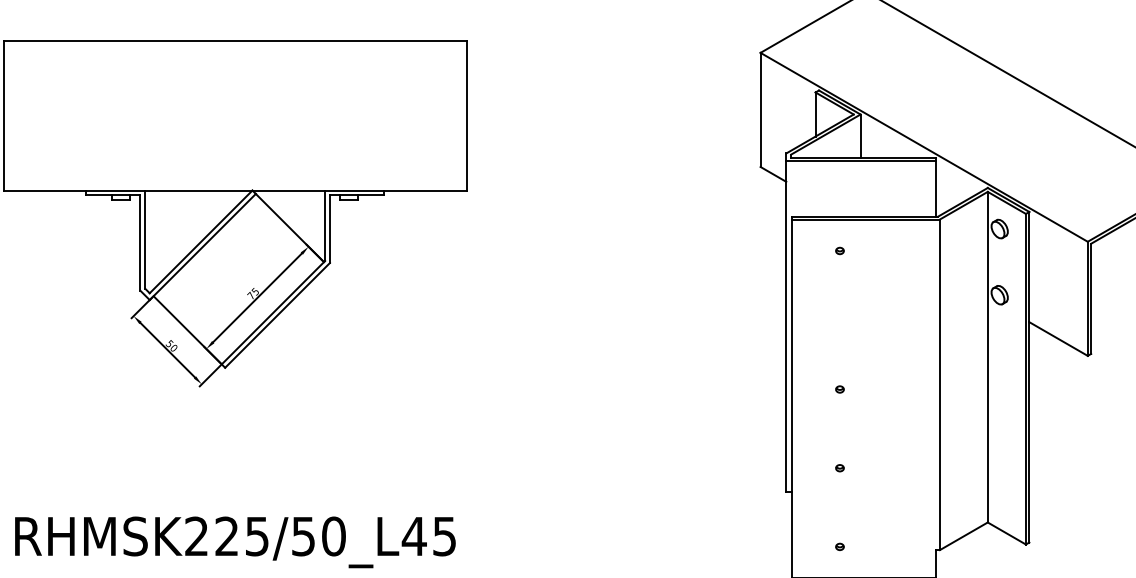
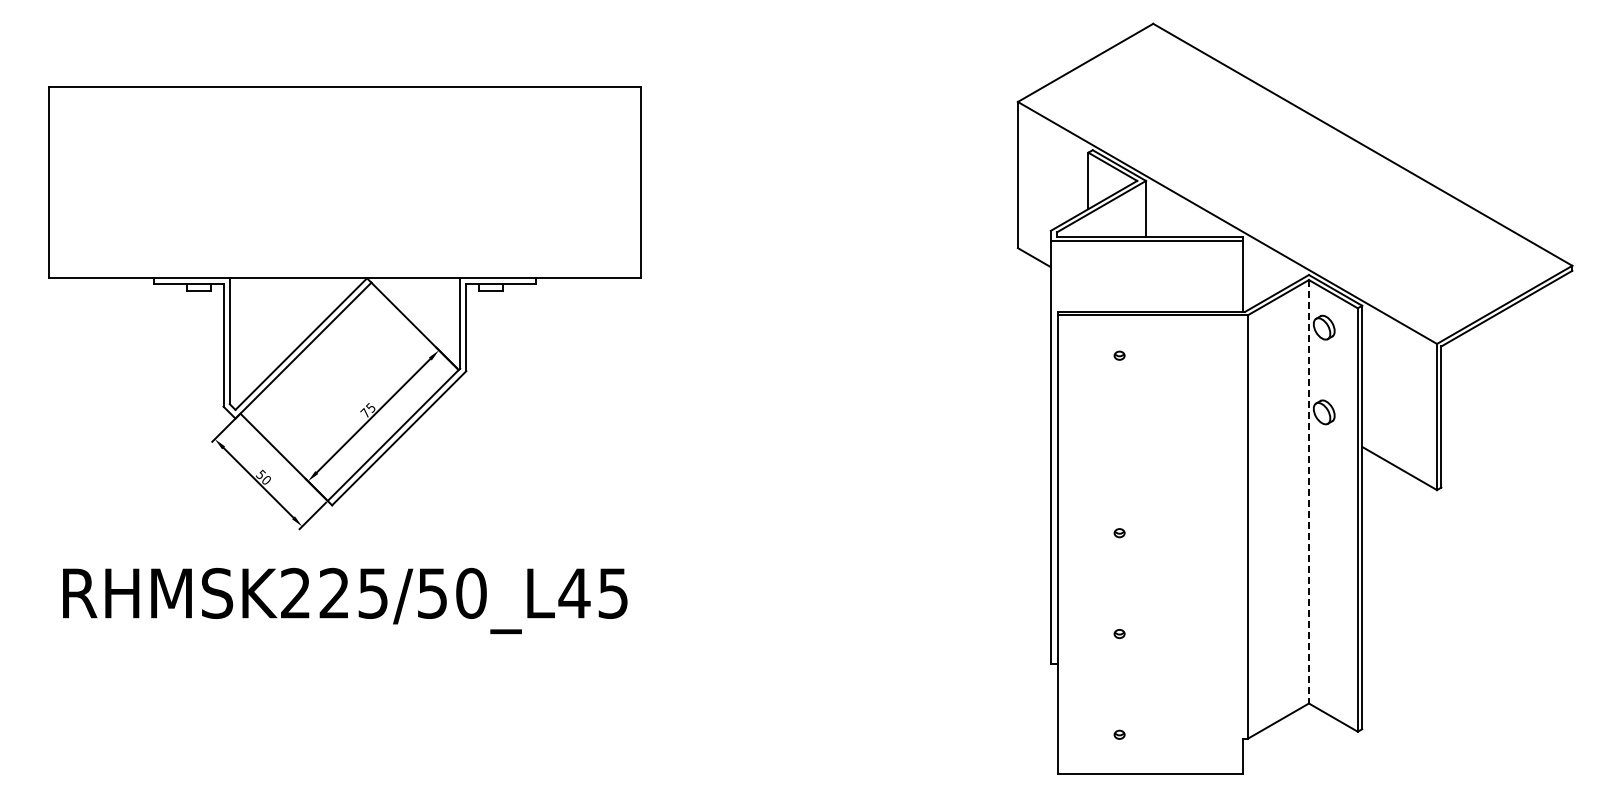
line: (987, 356) -> (1308, 491), solid -> dashed
text: (235, 542) -> (345, 600), moved

